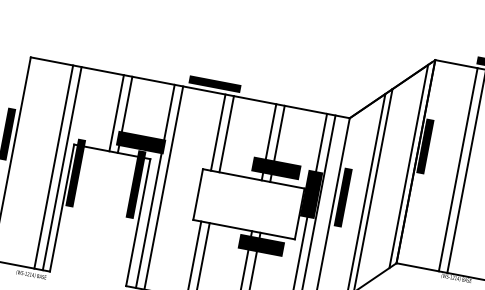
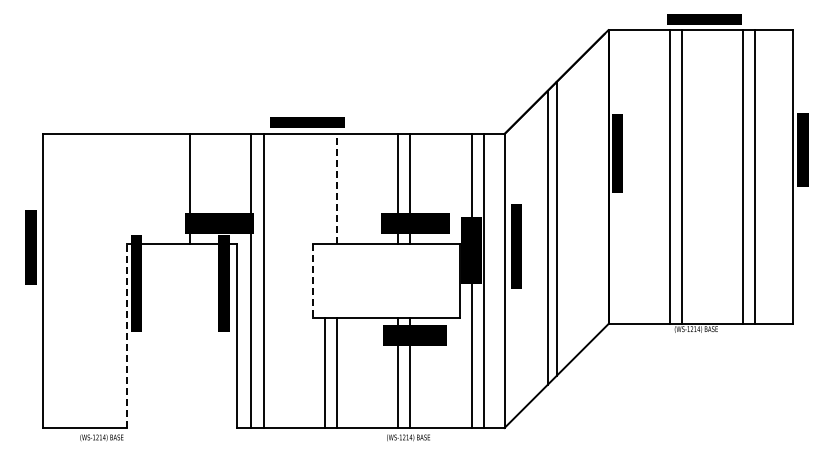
line: (116, 113) -> (177, 189), removed
line: (218, 132) -> (324, 189), removed
line: (227, 133) -> (337, 188), solid -> dashed
line: (408, 166) -> (599, 185), removed
line: (53, 167) -> (104, 281), removed
line: (62, 168) -> (116, 281), removed
line: (198, 194) -> (313, 281), solid -> dashed
line: (61, 208) -> (126, 336), solid -> dashed

